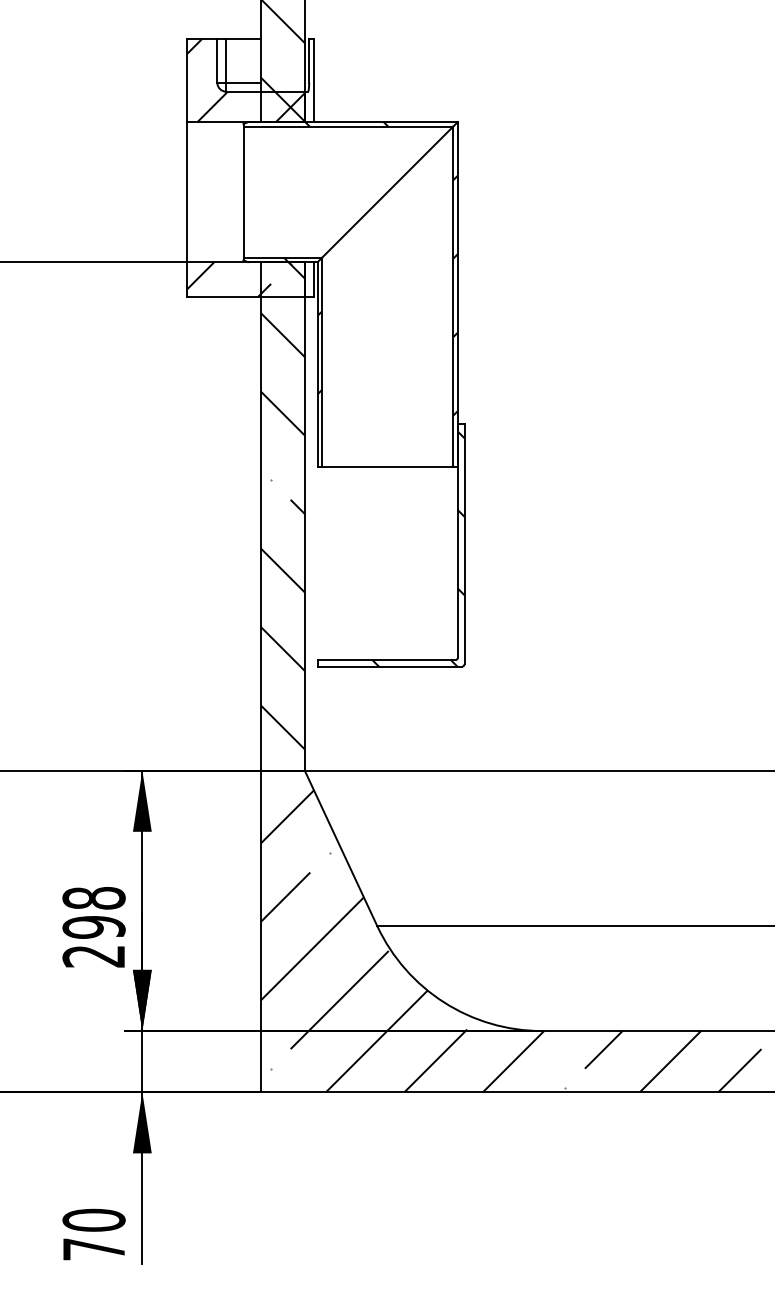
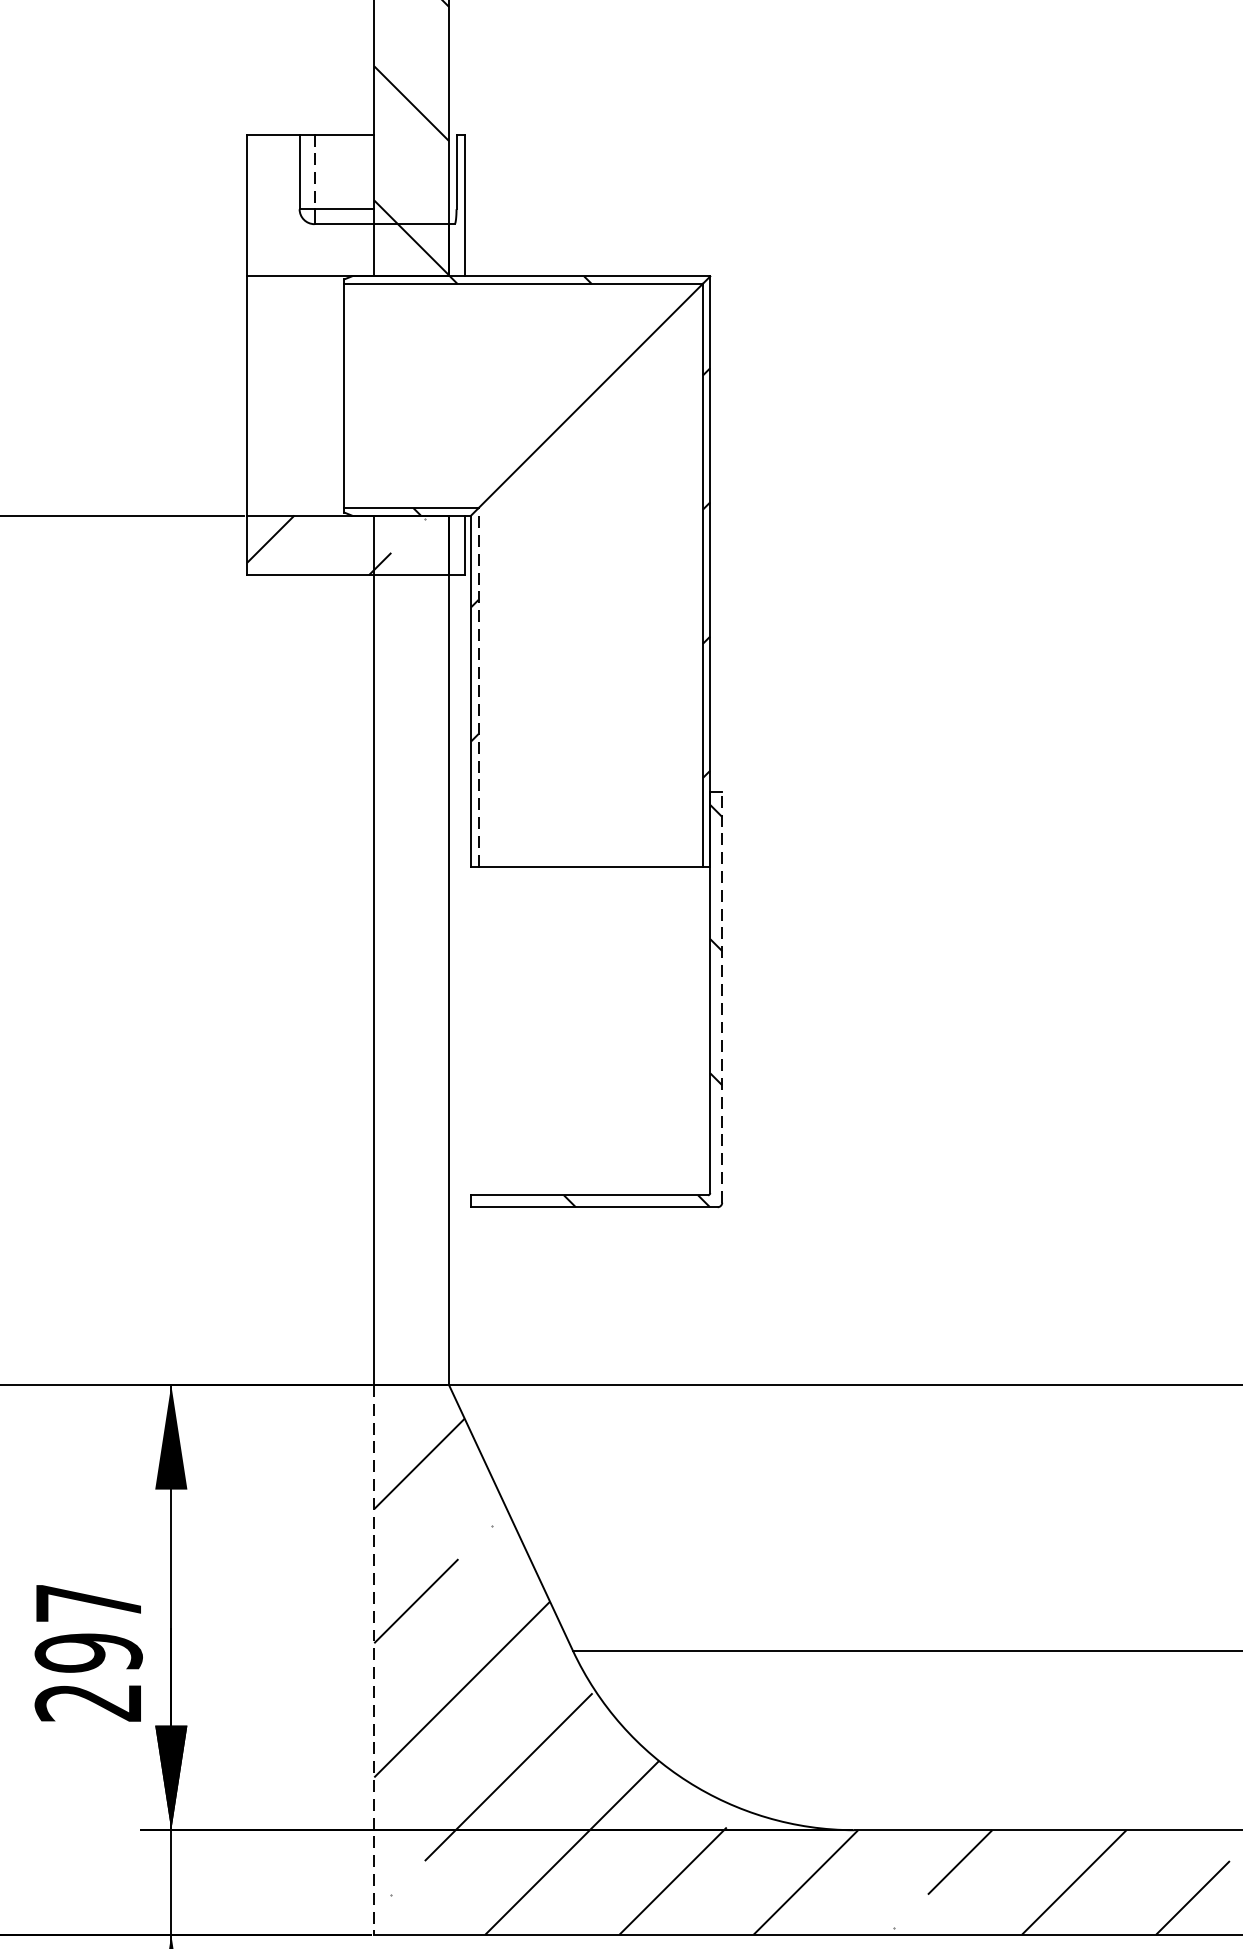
line: (226, 61) -> (315, 172), solid -> dashed
hatch: (245, 80) -> (347, 205), removed
line: (322, 362) -> (479, 687), solid -> dashed
hatch: (282, 505) -> (410, 931), removed
line: (464, 543) -> (722, 996), solid -> dashed
text: (93, 898) -> (87, 1603), 298 -> 297
line: (261, 931) -> (374, 1660), solid -> dashed

